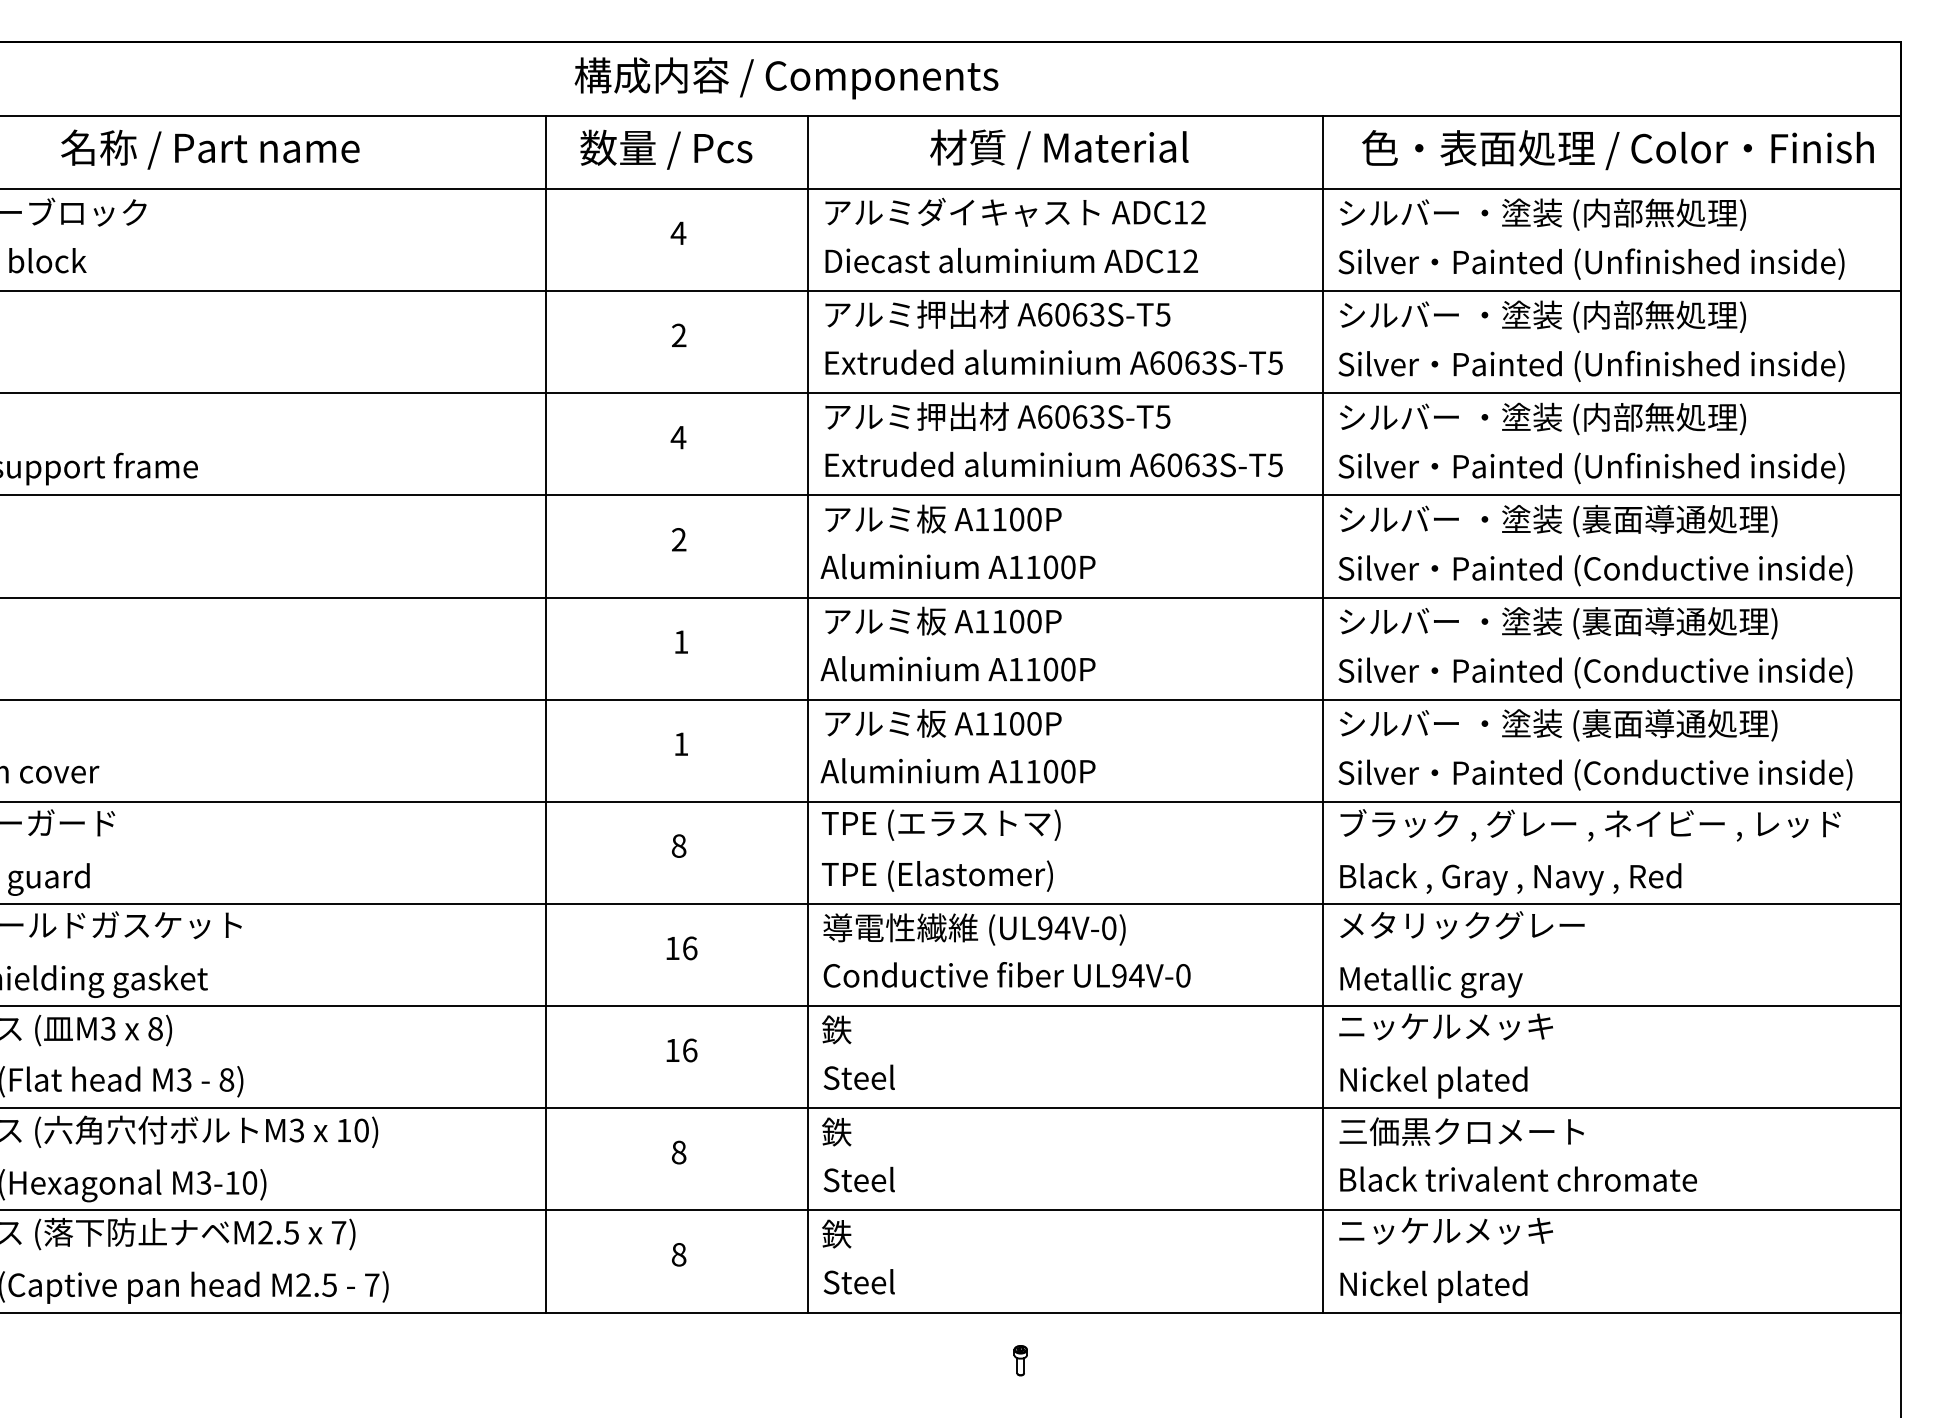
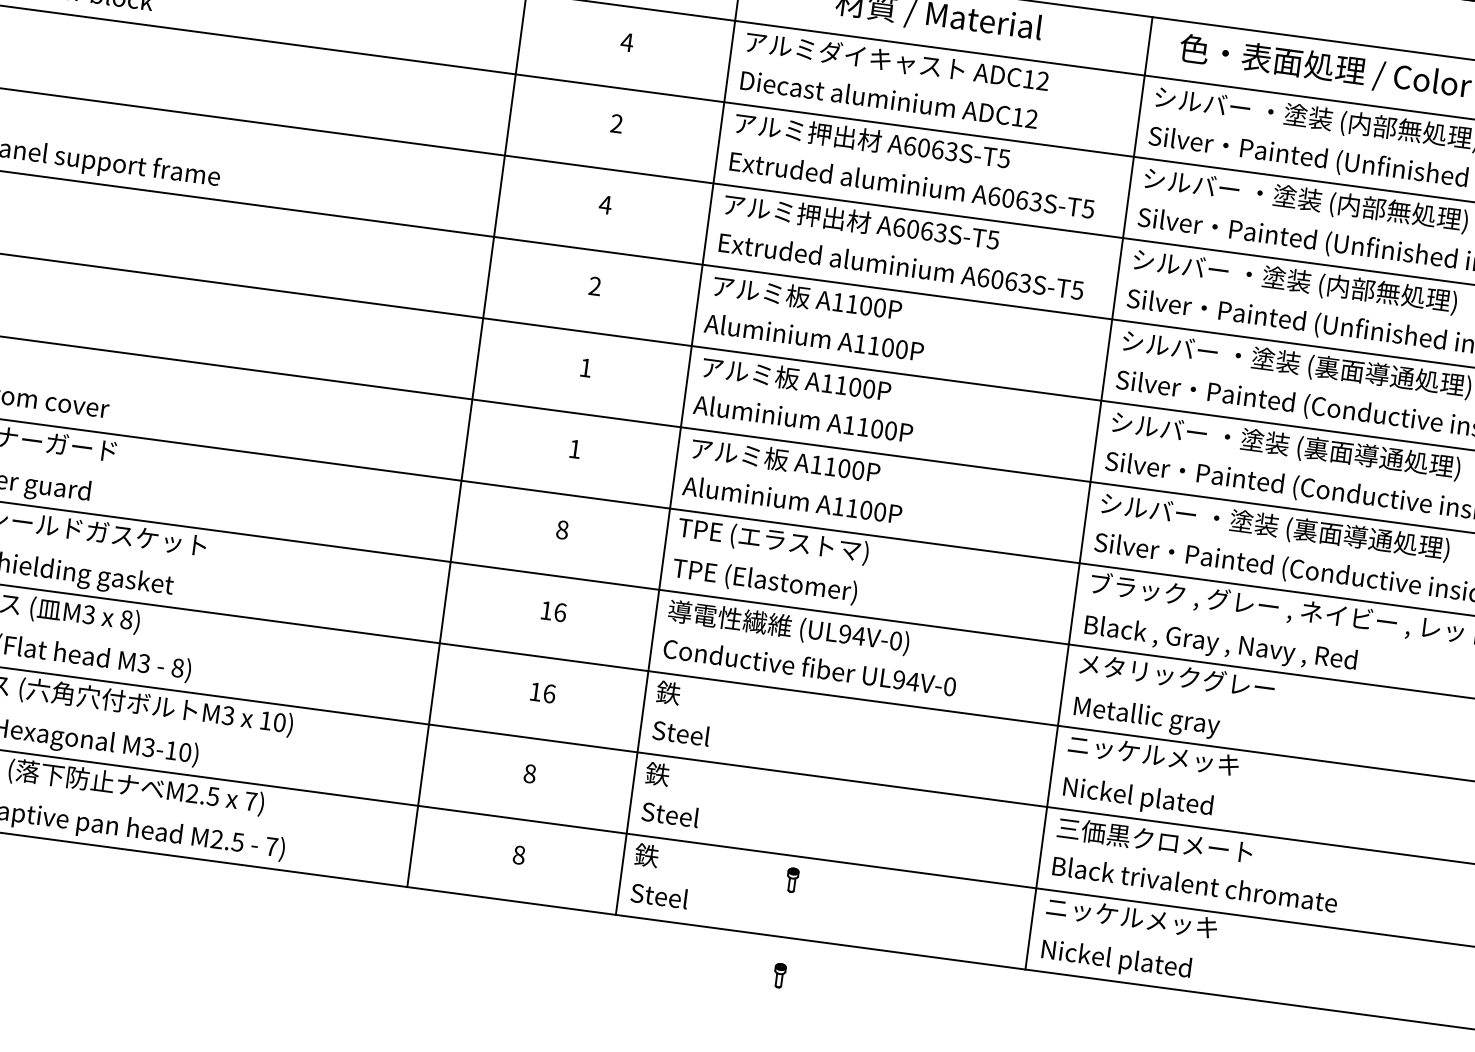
part: (1020, 1240) -> (792, 880), added

